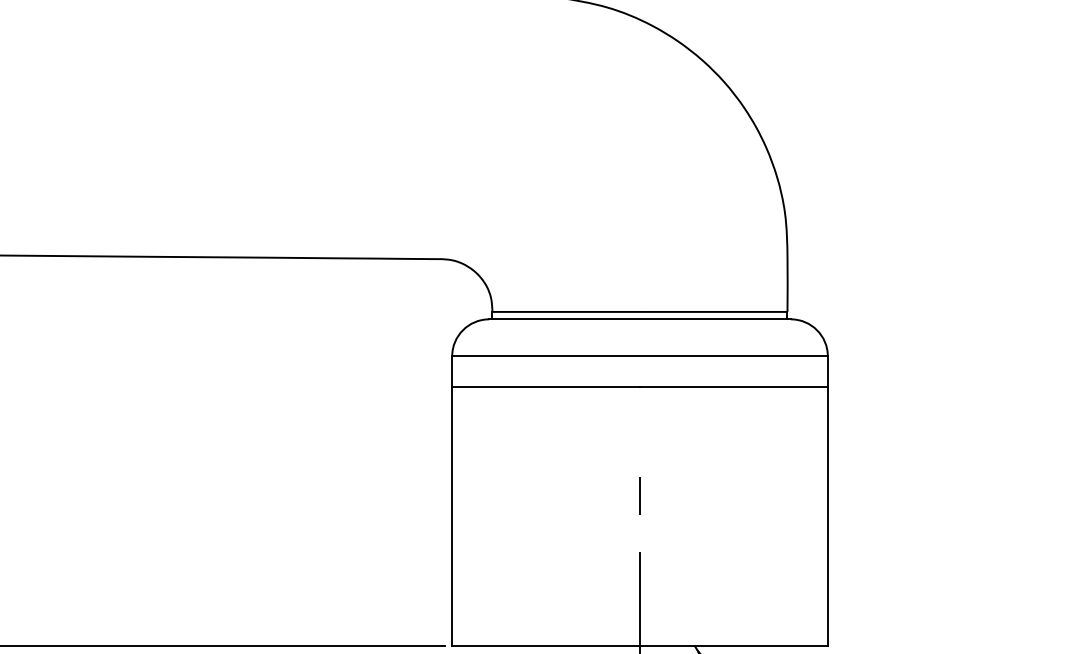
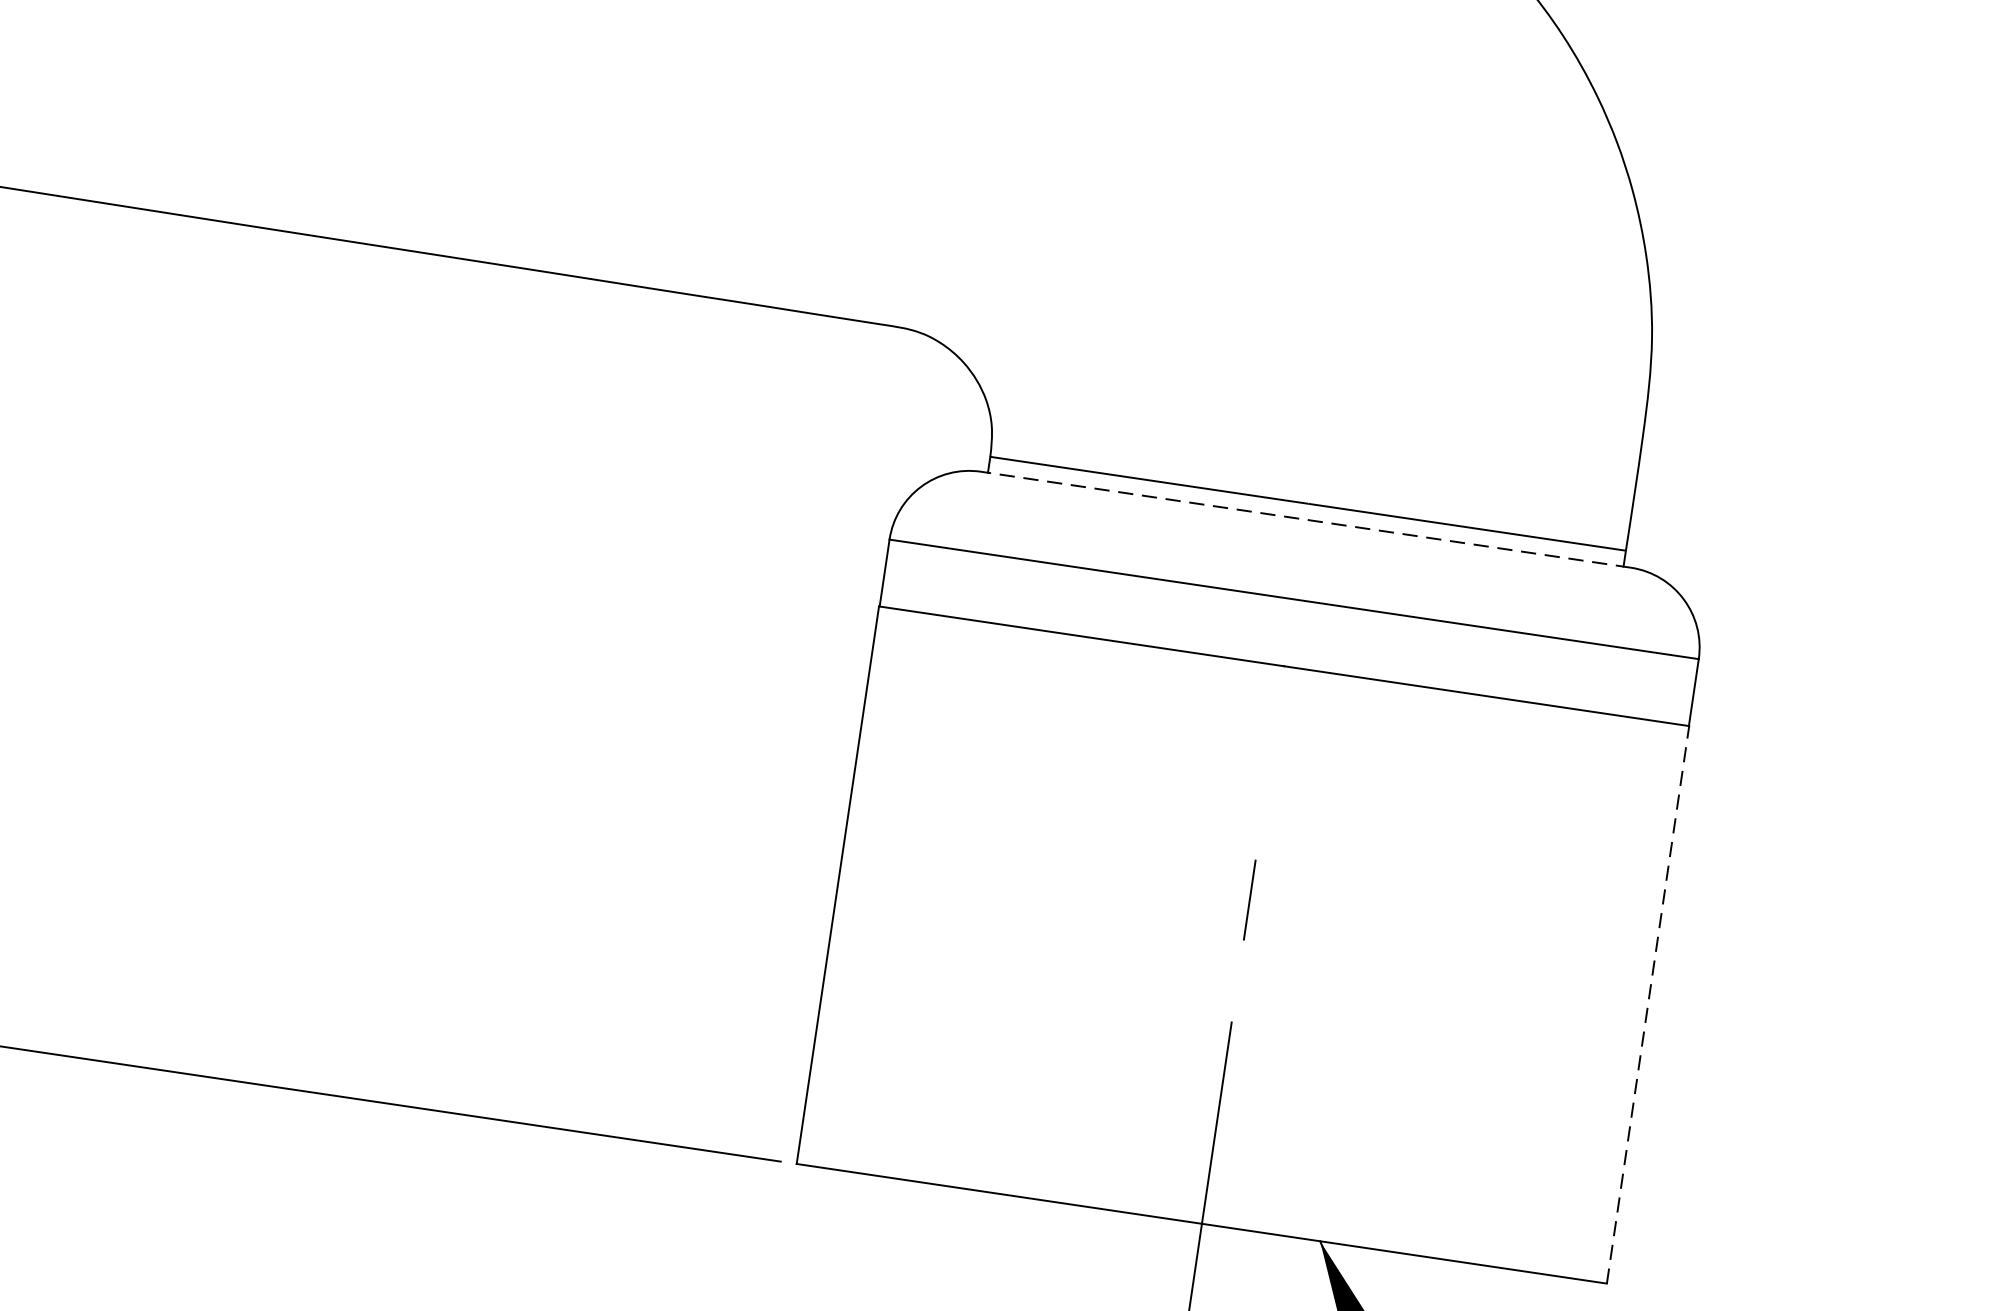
line: (640, 319) -> (1306, 520), solid -> dashed
line: (827, 516) -> (1647, 1004), solid -> dashed

